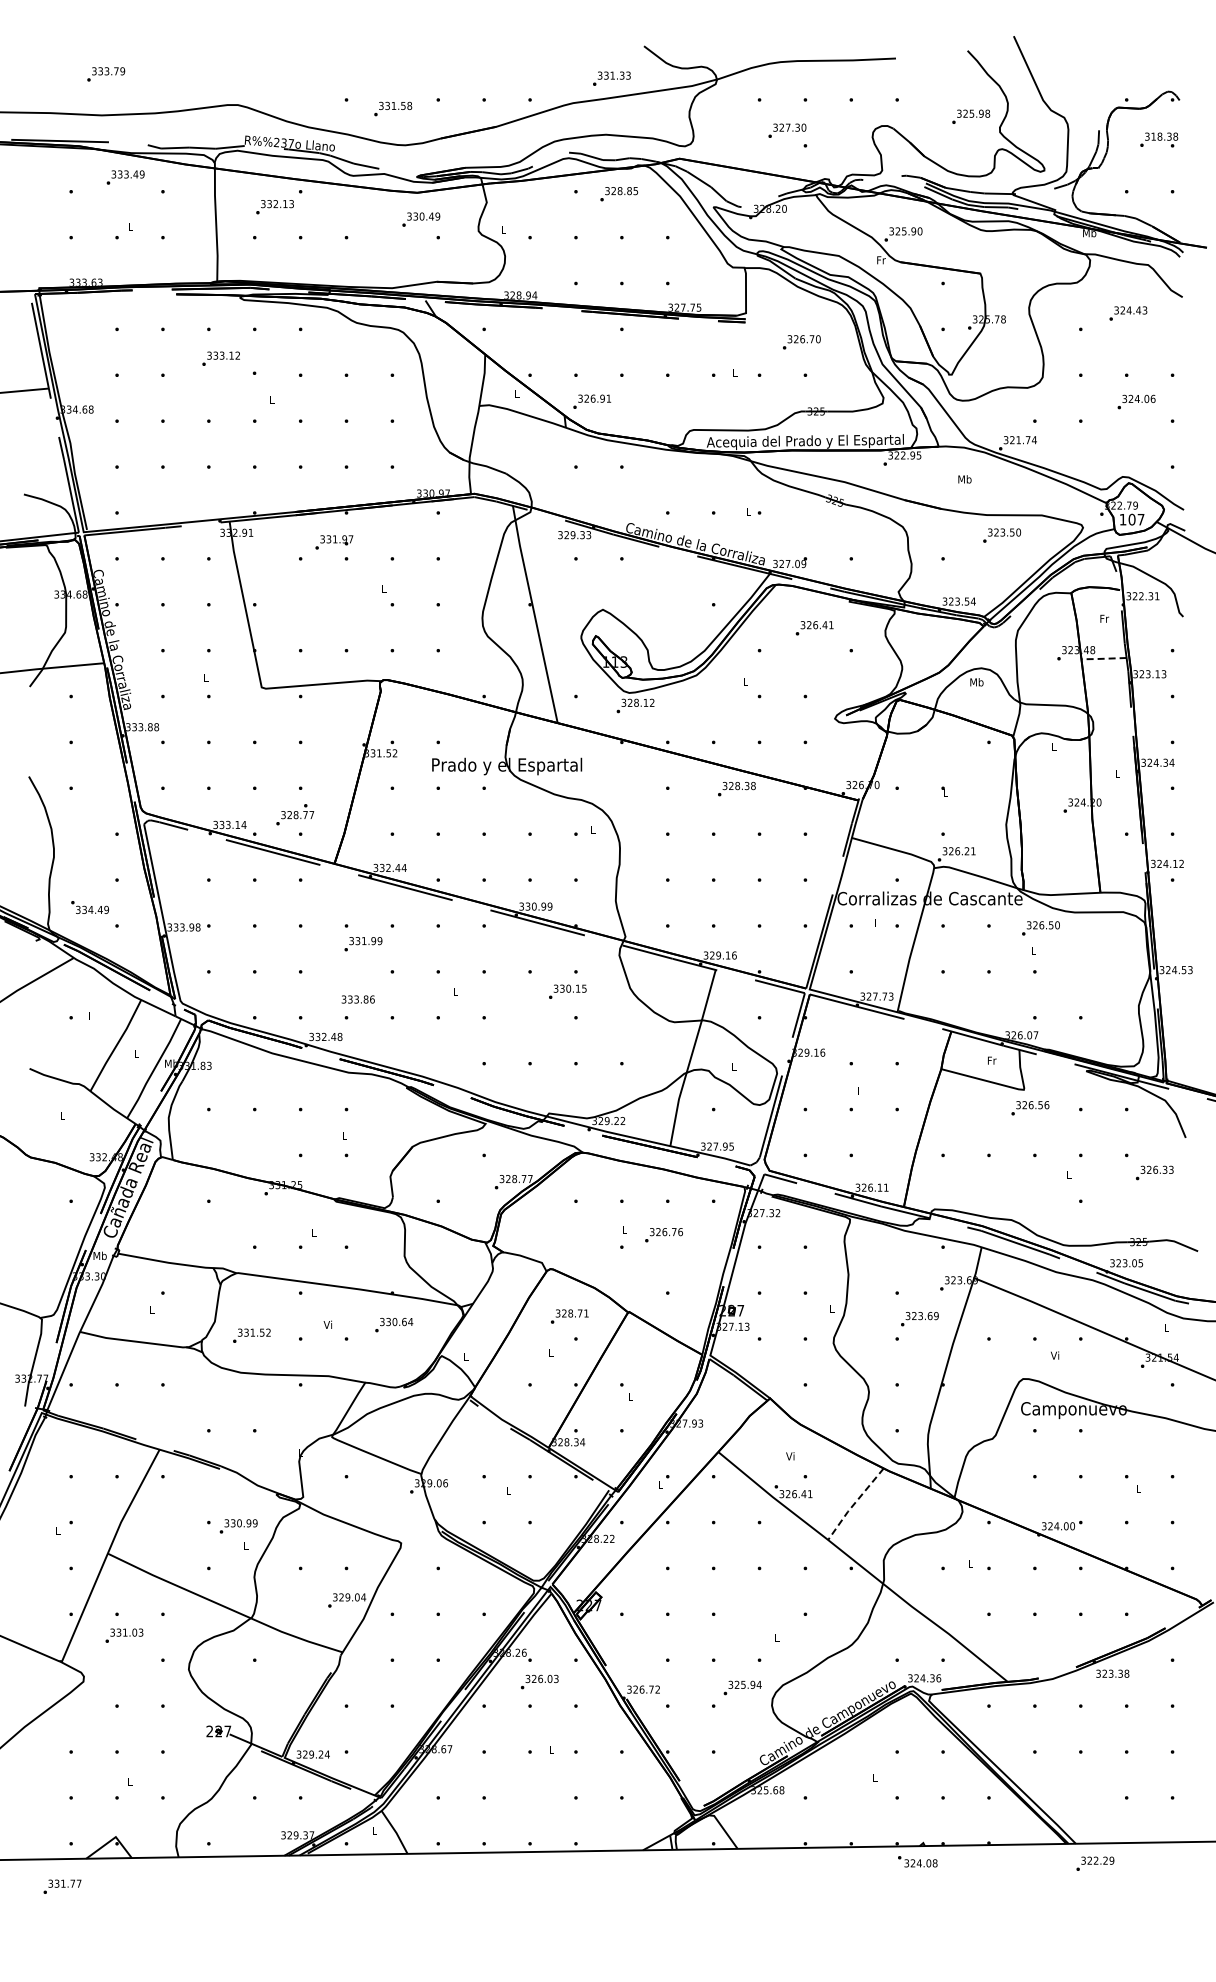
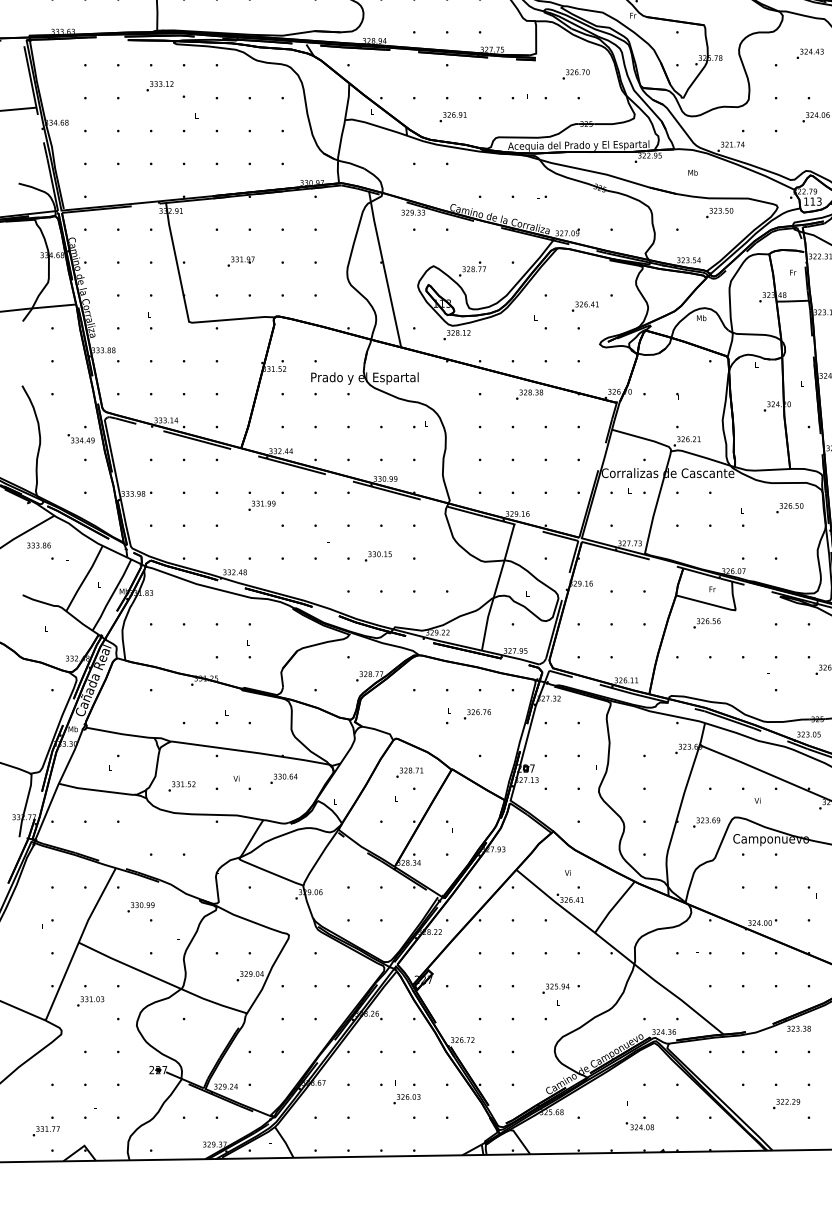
text: (592, 401) -> (453, 116), moved
text: (1136, 519) -> (816, 201), 107 -> 113
text: (334, 542) -> (241, 261), moved
text: (814, 628) -> (585, 306), moved
line: (1102, 658) -> (791, 301), dashed -> solid
text: (295, 814) -> (472, 268), moved
text: (89, 907) -> (80, 438), moved
text: (1040, 928) -> (789, 508), moved
text: (567, 991) -> (378, 556), moved
text: (357, 999) -> (38, 545), moved
text: (1030, 1108) -> (707, 623), moved
text: (919, 1319) -> (706, 822), moved
line: (854, 1504) -> (613, 907), dashed -> solid
text: (238, 1526) -> (140, 907), moved
text: (539, 1681) -> (406, 1098), moved
text: (742, 1687) -> (555, 988), moved
text: (917, 1861) -> (639, 1126), moved
text: (1095, 1863) -> (786, 1103), moved
text: (62, 1886) -> (46, 1131), moved

